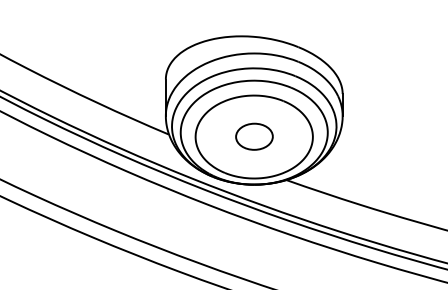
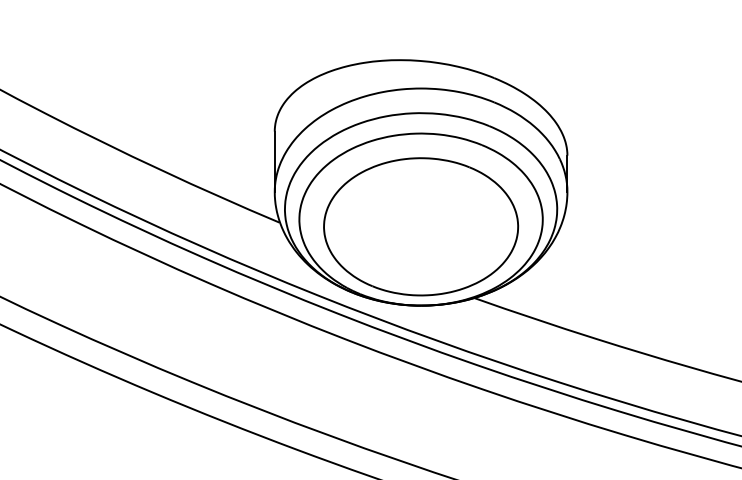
part: (254, 136) -> (421, 225), removed

